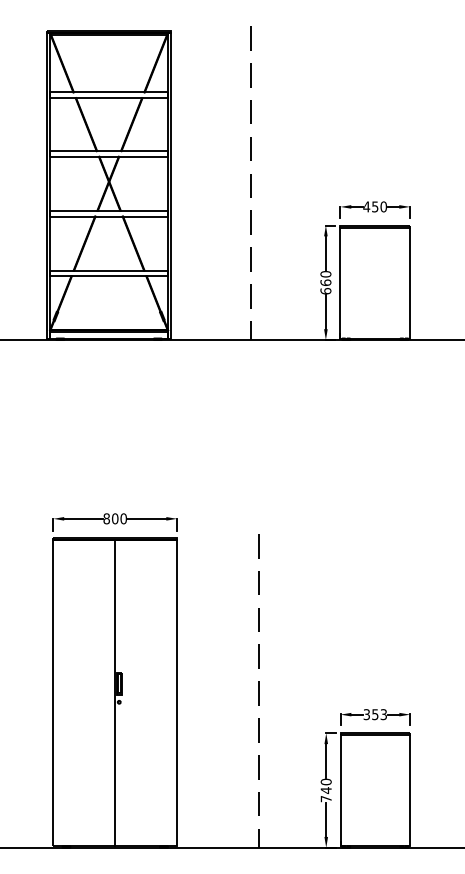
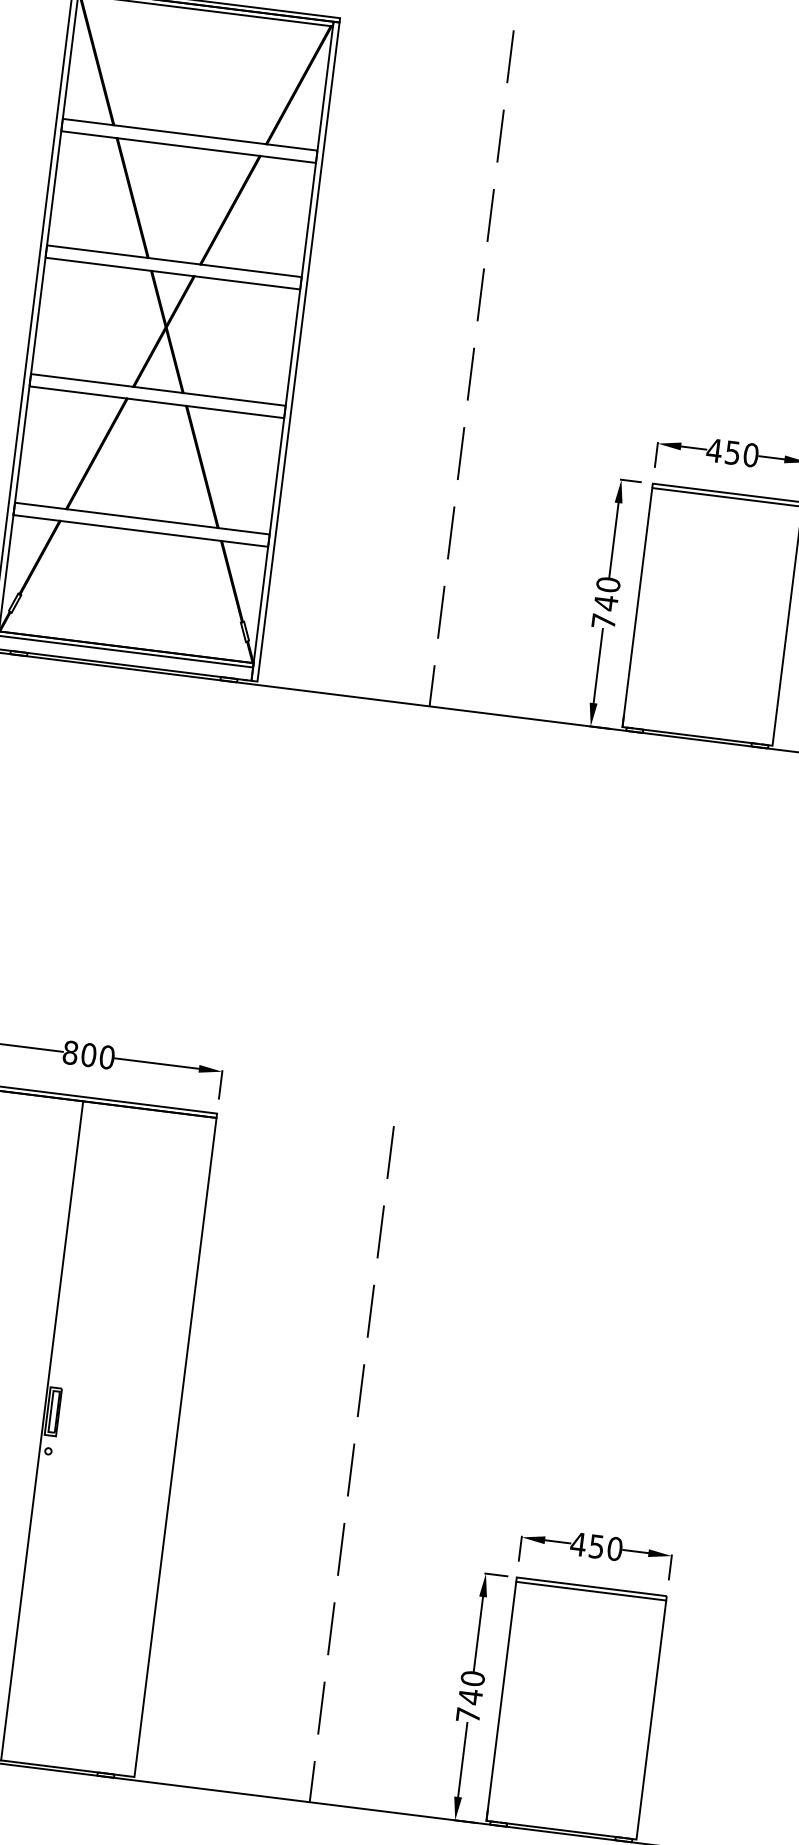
text: (325, 286) -> (604, 610), 660 -> 740
text: (375, 714) -> (597, 1546), 353 -> 450

